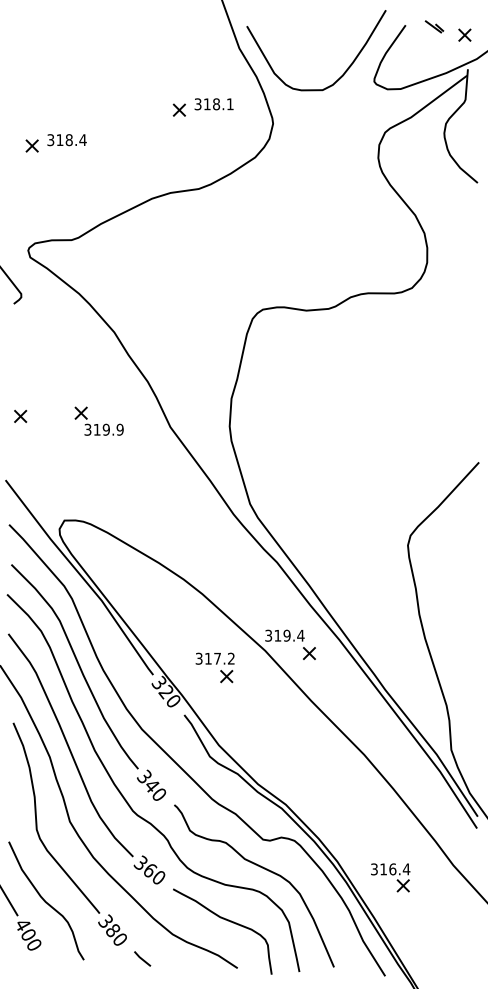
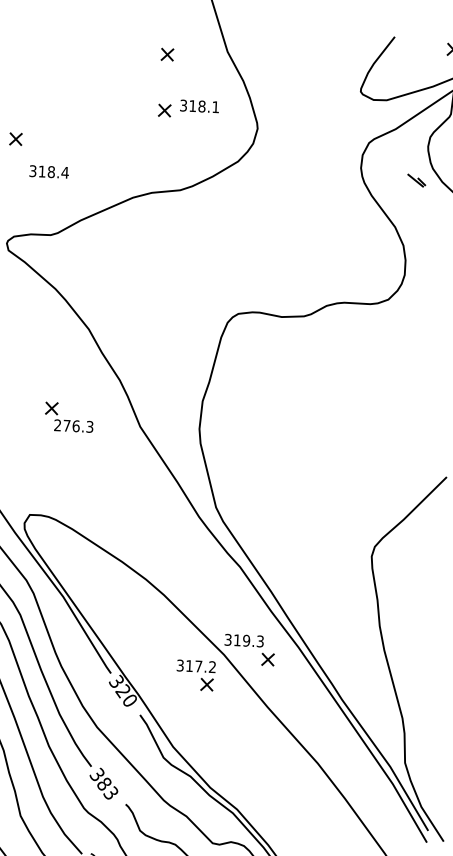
part: (434, 26) -> (416, 180), moved
part: (178, 53) -> (166, 53), added
curve: (344, 71) -> (331, 80), removed
text: (66, 140) -> (48, 172), moved
text: (103, 429) -> (73, 425), 319.9 -> 276.3
text: (300, 635) -> (259, 641), 319.4 -> 319.3
part: (214, 667) -> (195, 675), moved
text: (155, 790) -> (107, 788), 340 -> 383

